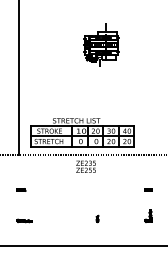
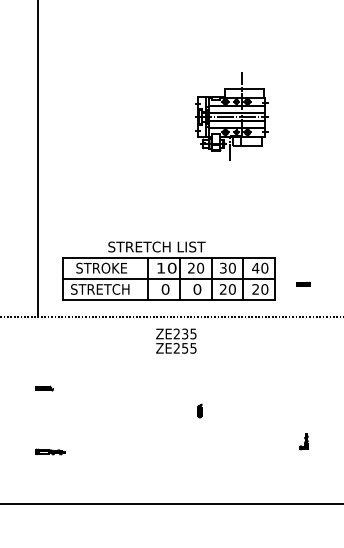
part: (101, 44) -> (232, 115), moved
part: (148, 189) -> (303, 283), moved
part: (148, 215) -> (303, 440), size x0.6
part: (97, 218) -> (199, 410), moved

